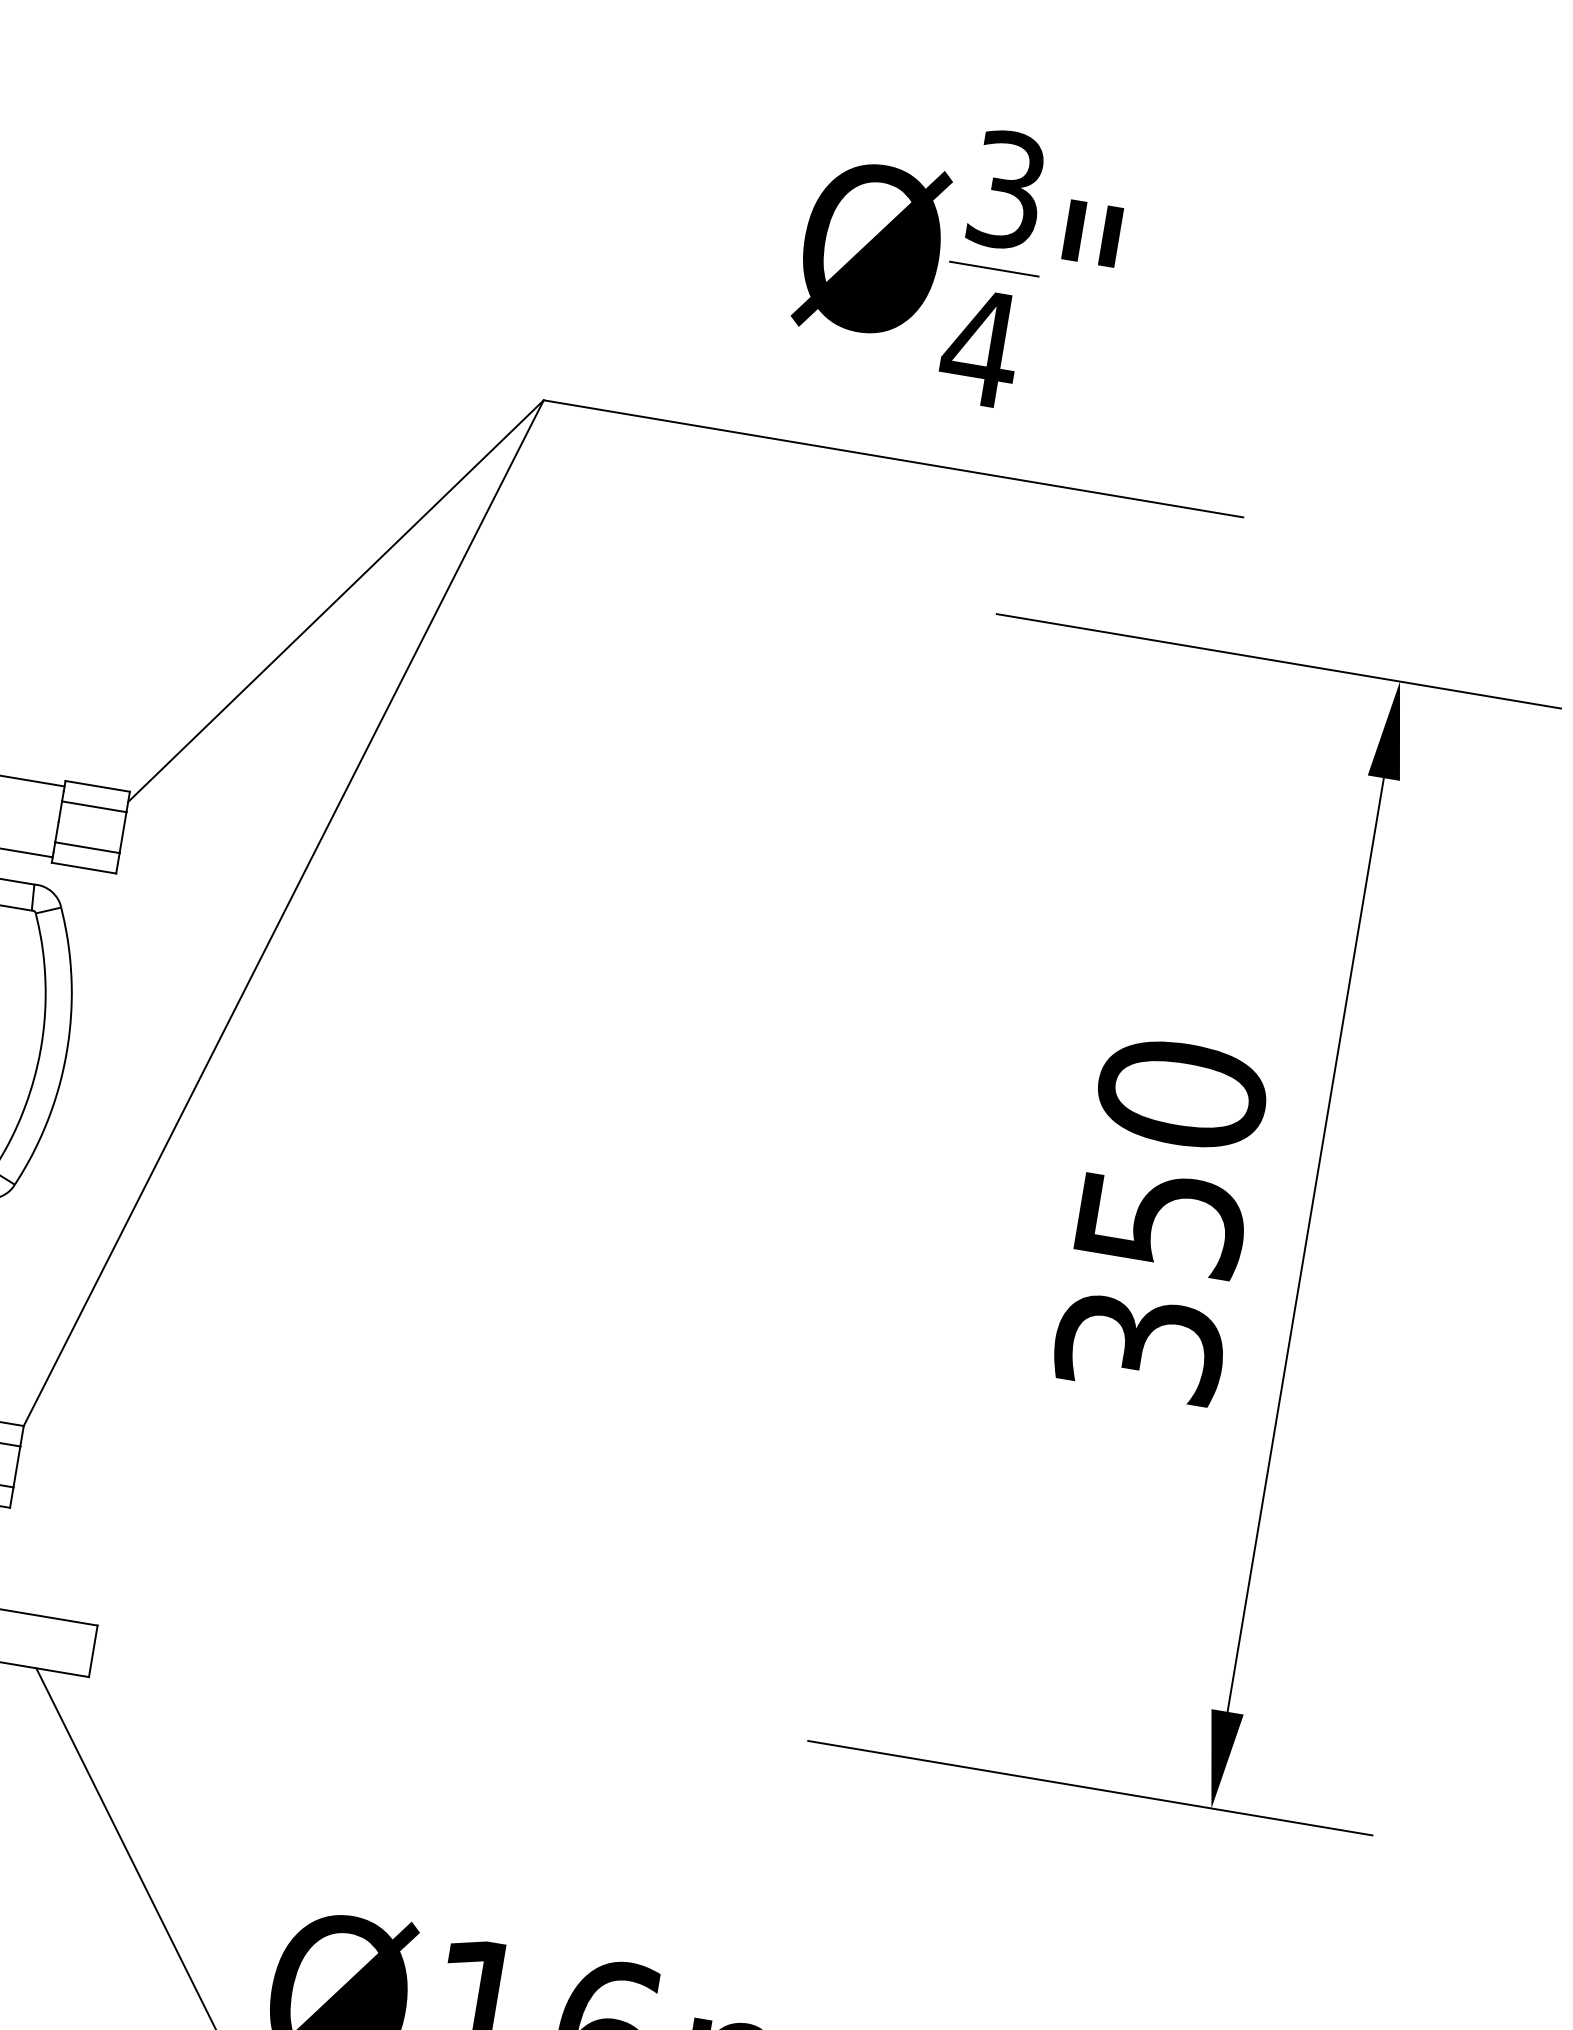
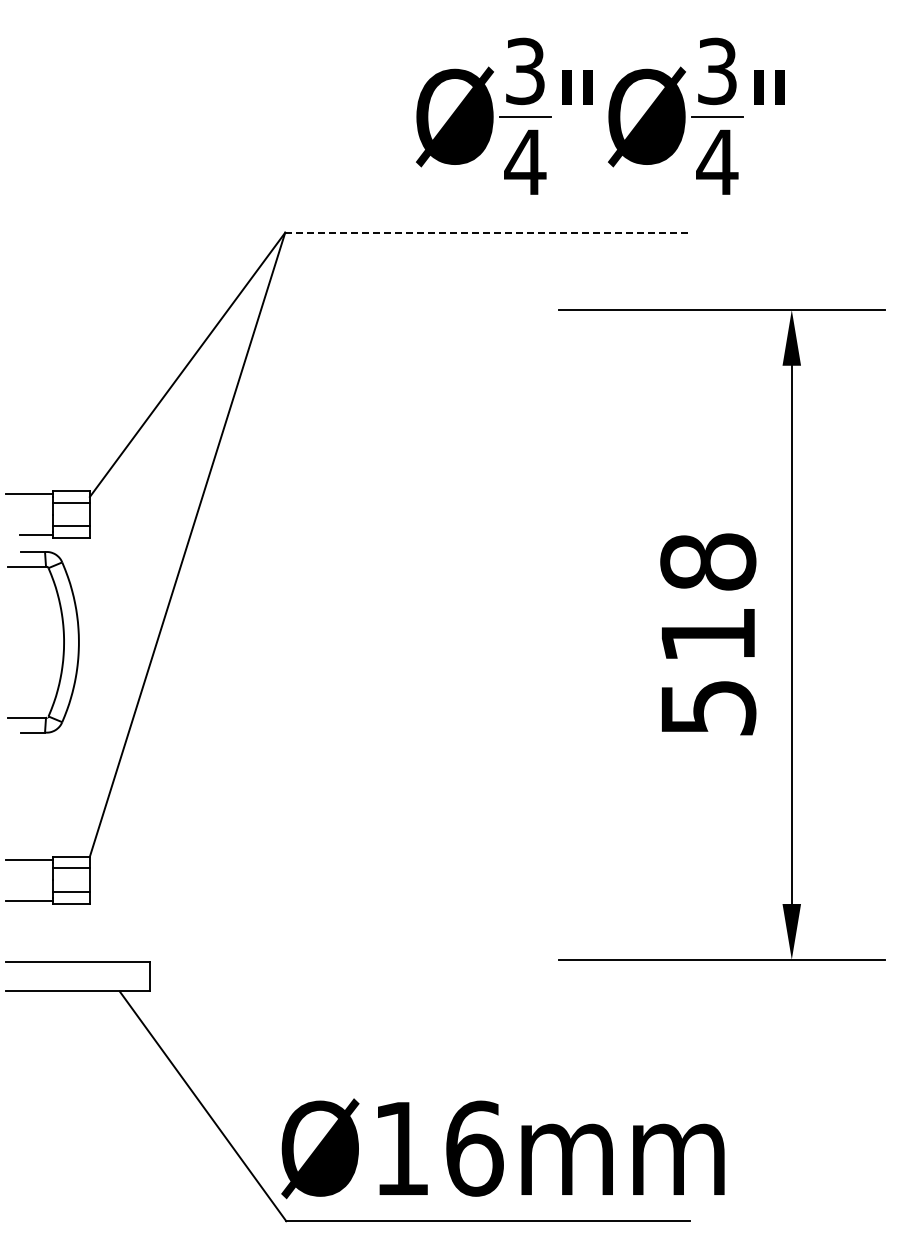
part: (1291, 316) -> (696, 115), added
line: (892, 458) -> (486, 232), solid -> dashed
text: (1161, 1220) -> (708, 634), 350 -> 518

